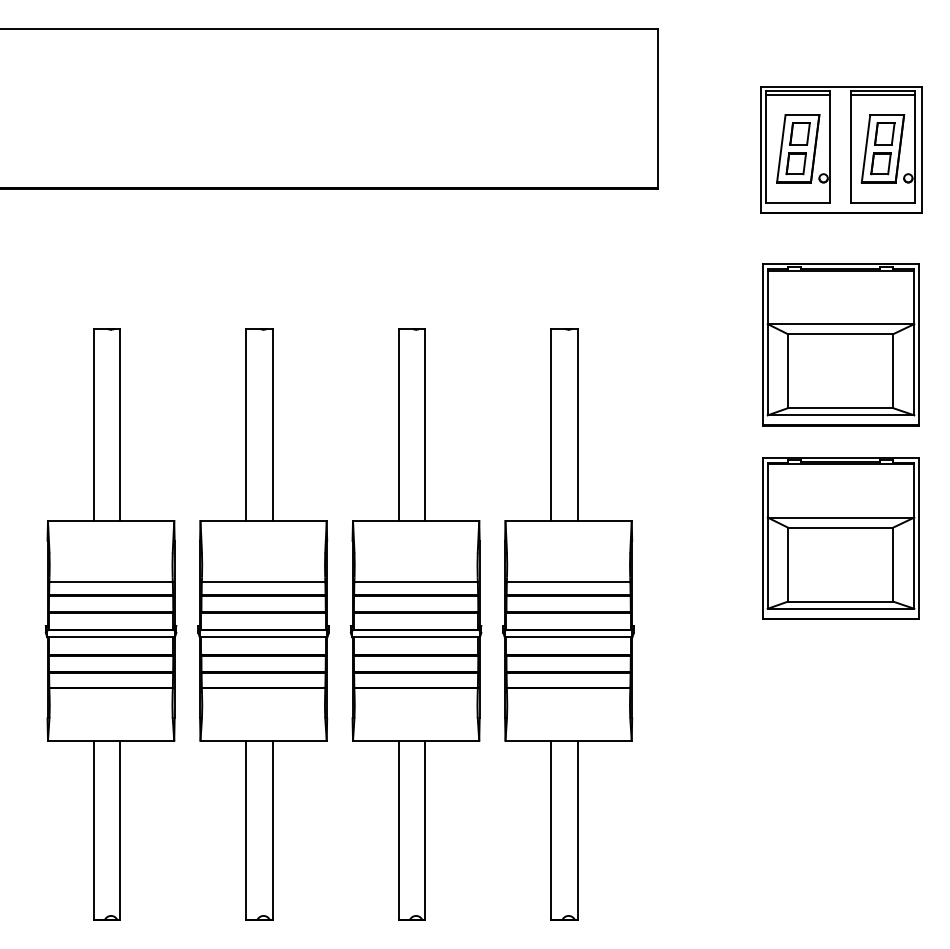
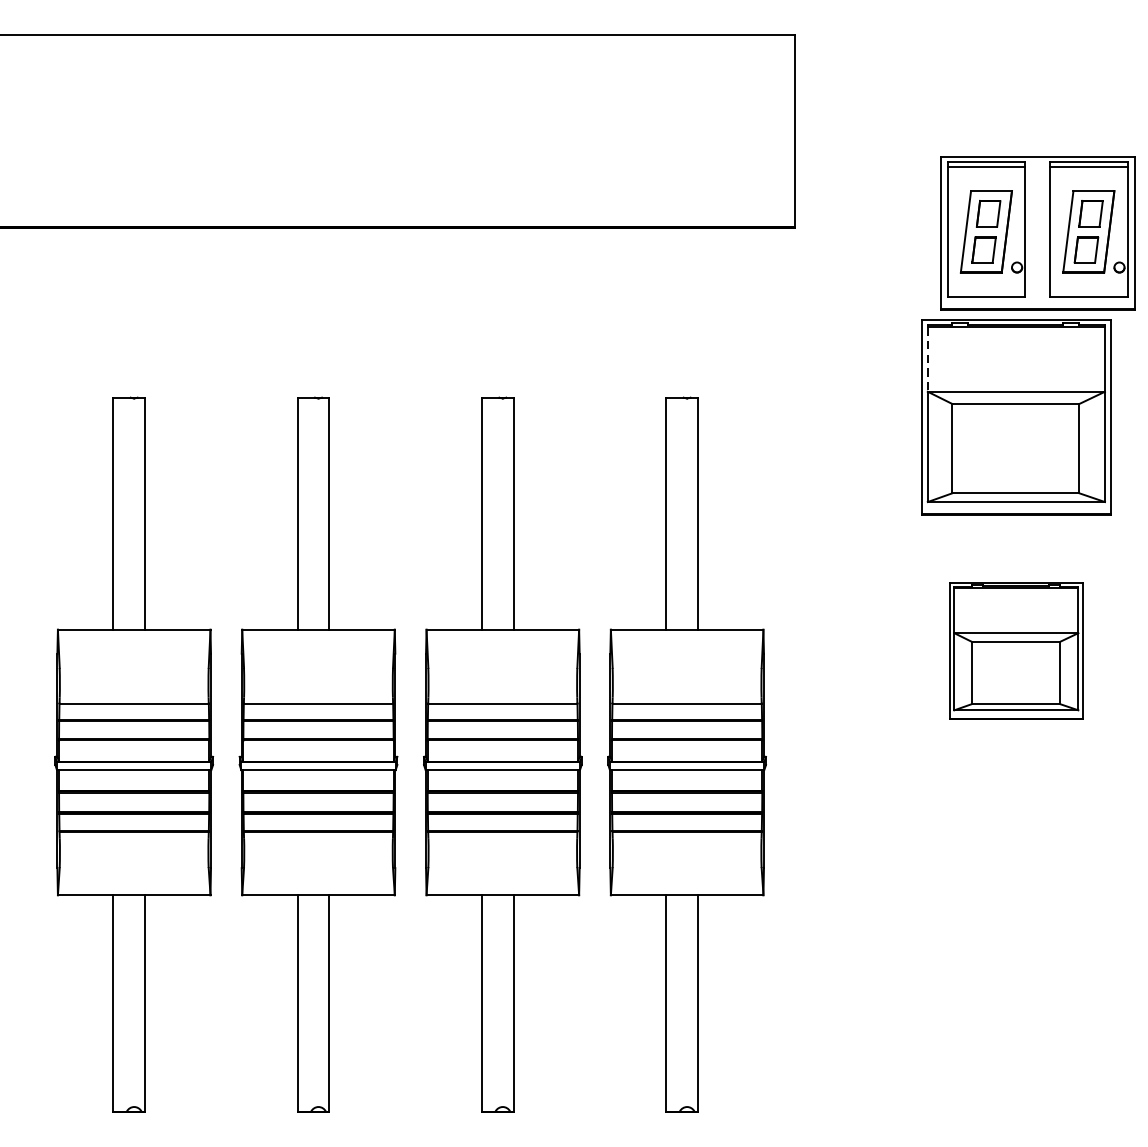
part: (841, 149) -> (1038, 232), moved
line: (767, 297) -> (927, 359), solid -> dashed
part: (840, 538) -> (1015, 650), size x0.7

